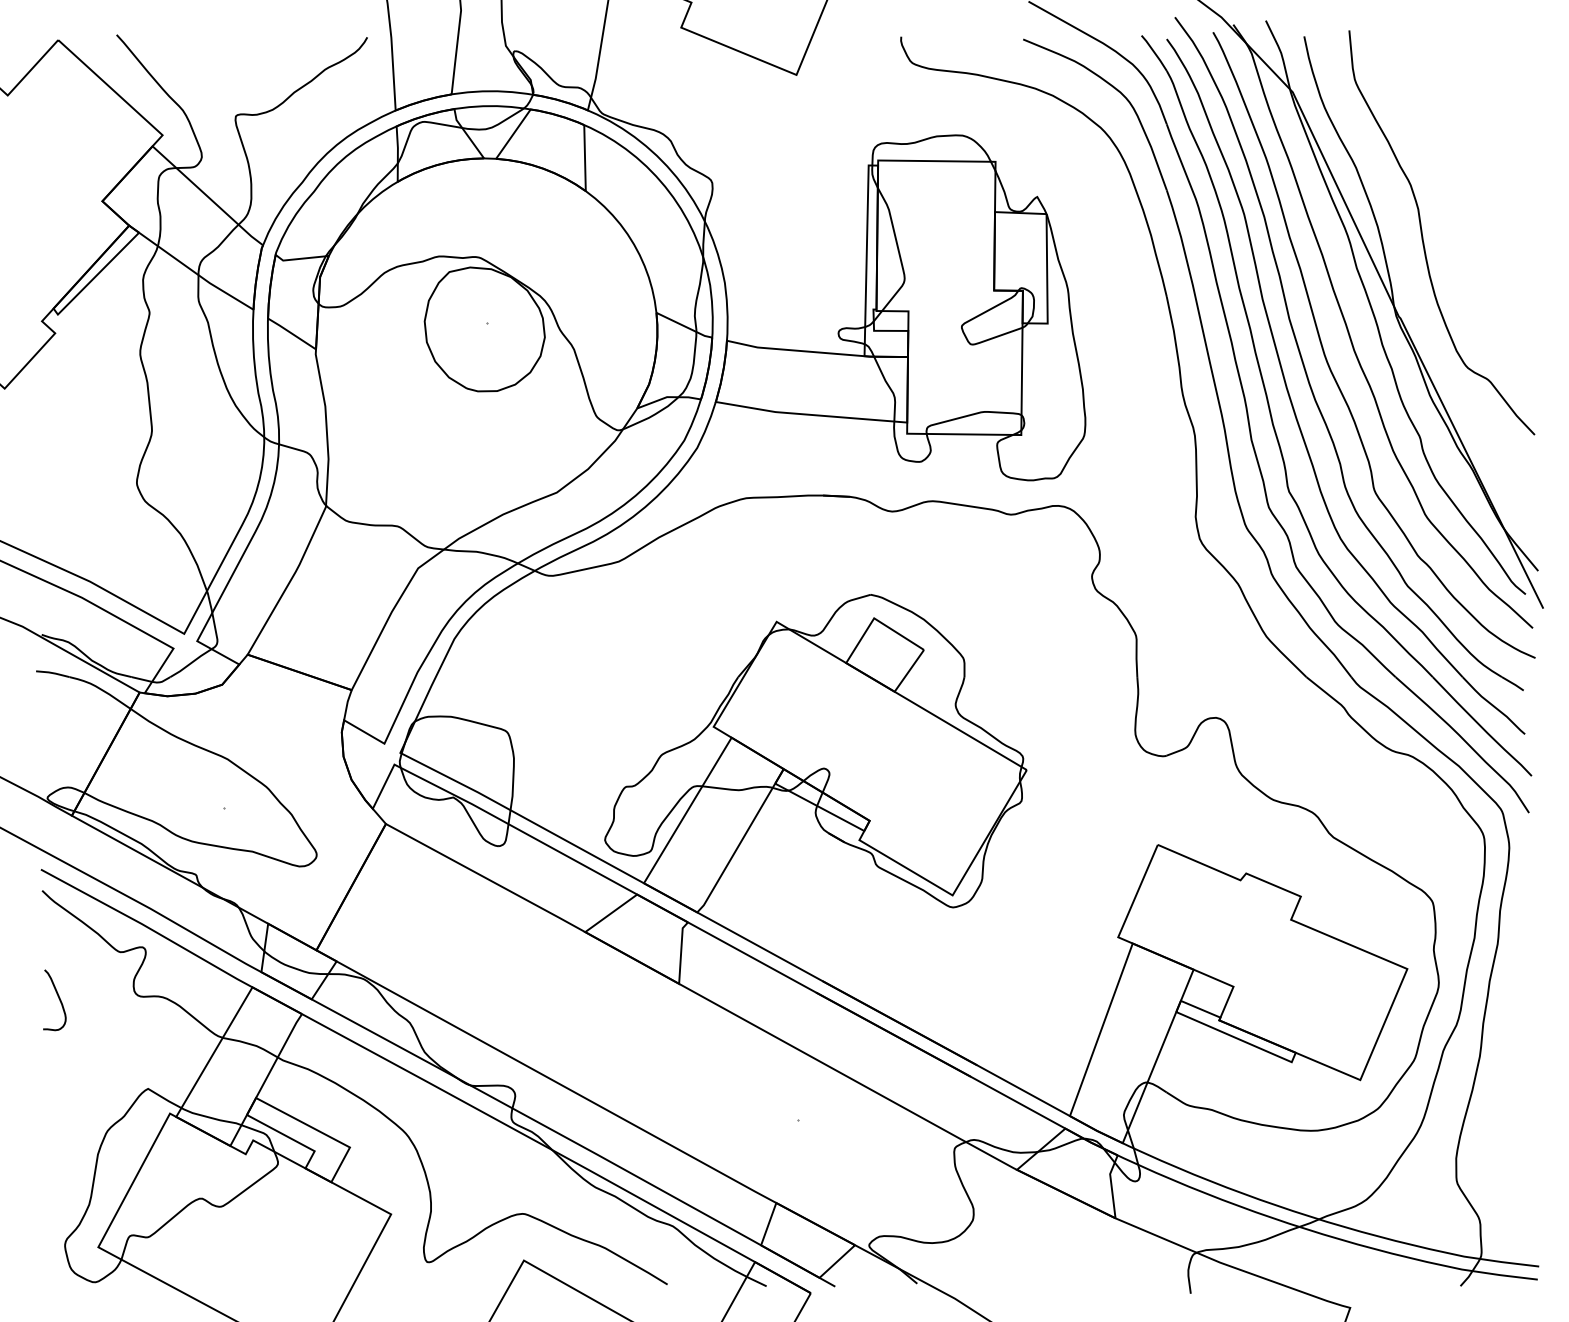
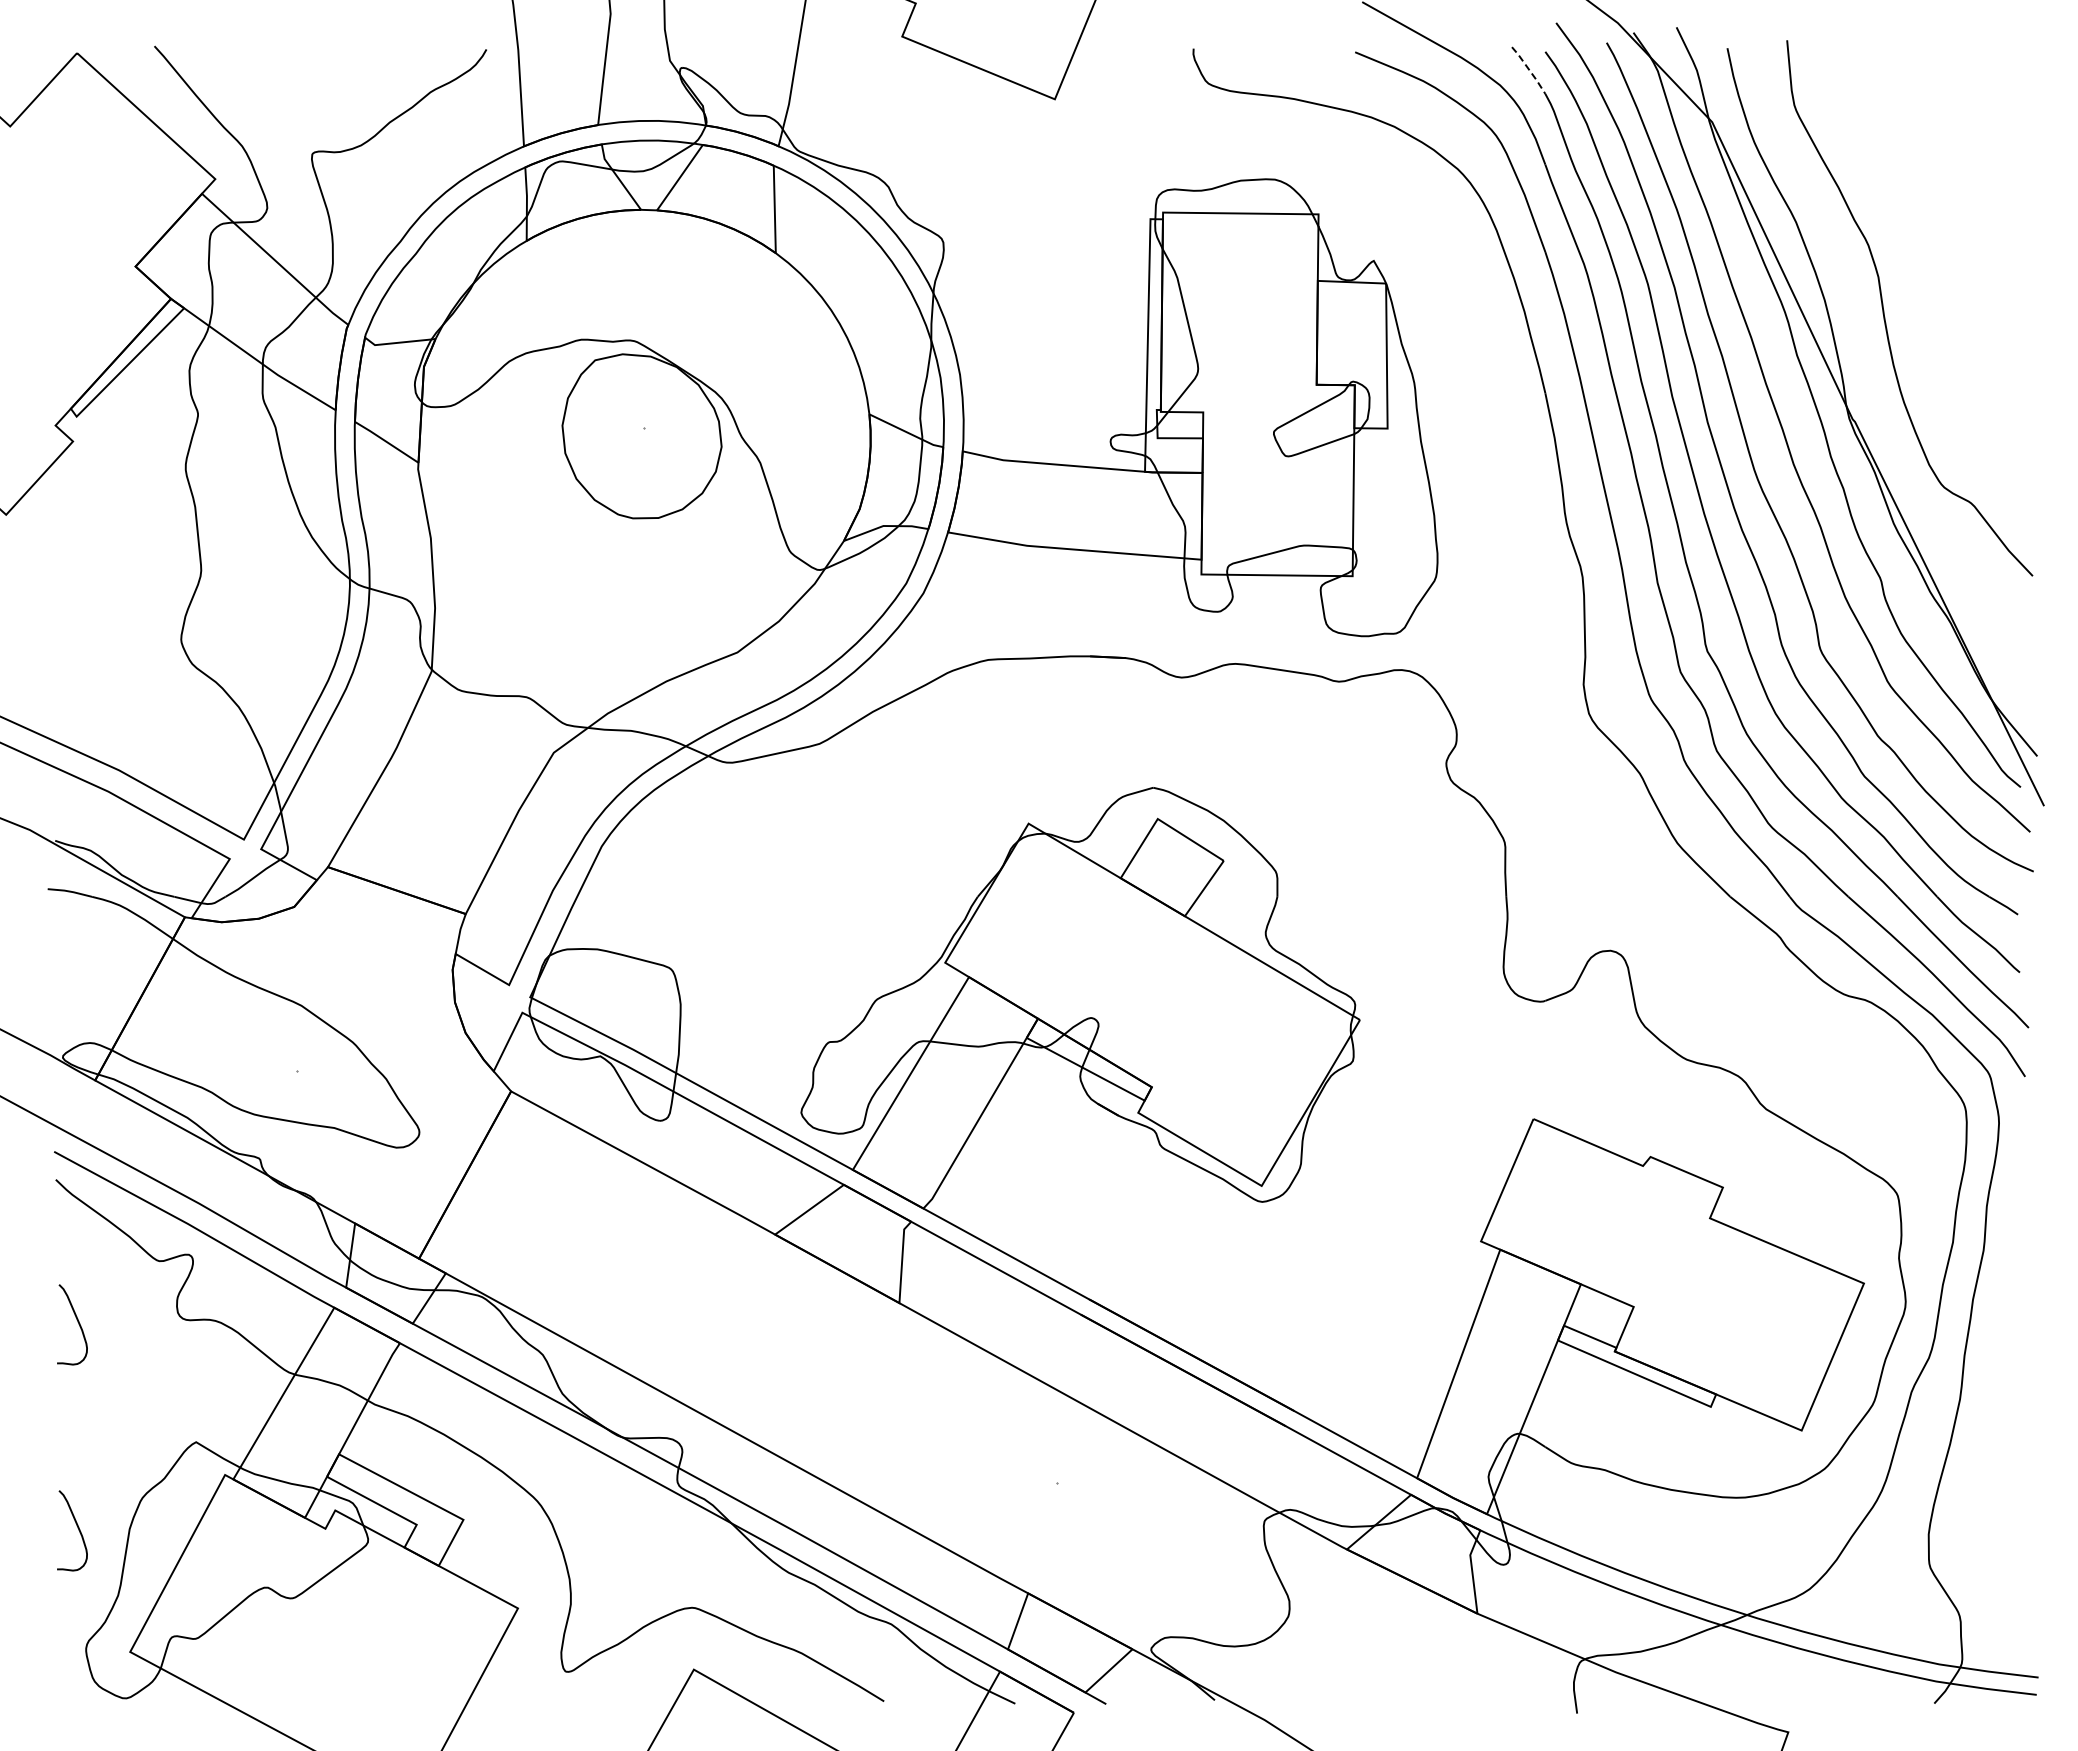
line: (1154, 53) -> (1529, 70), solid -> dashed
curve: (58, 1154) -> (77, 1528), added

